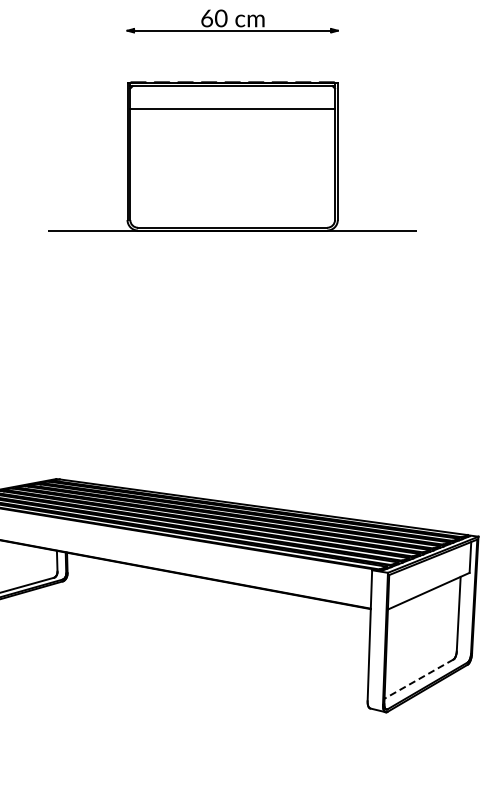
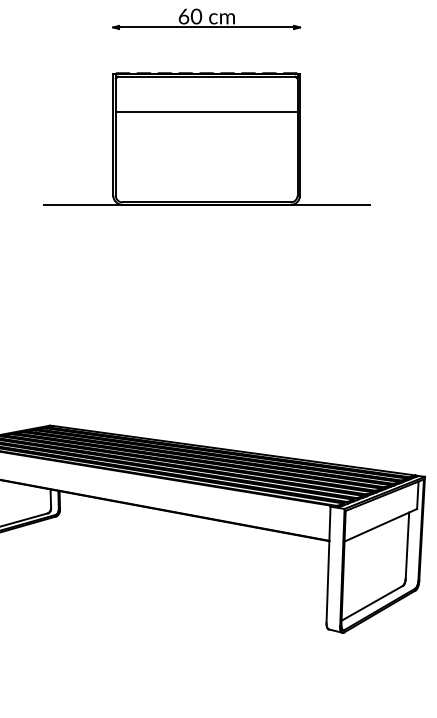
line: (232, 109) -> (206, 111), moved
line: (419, 679) -> (372, 603), dashed -> solid

